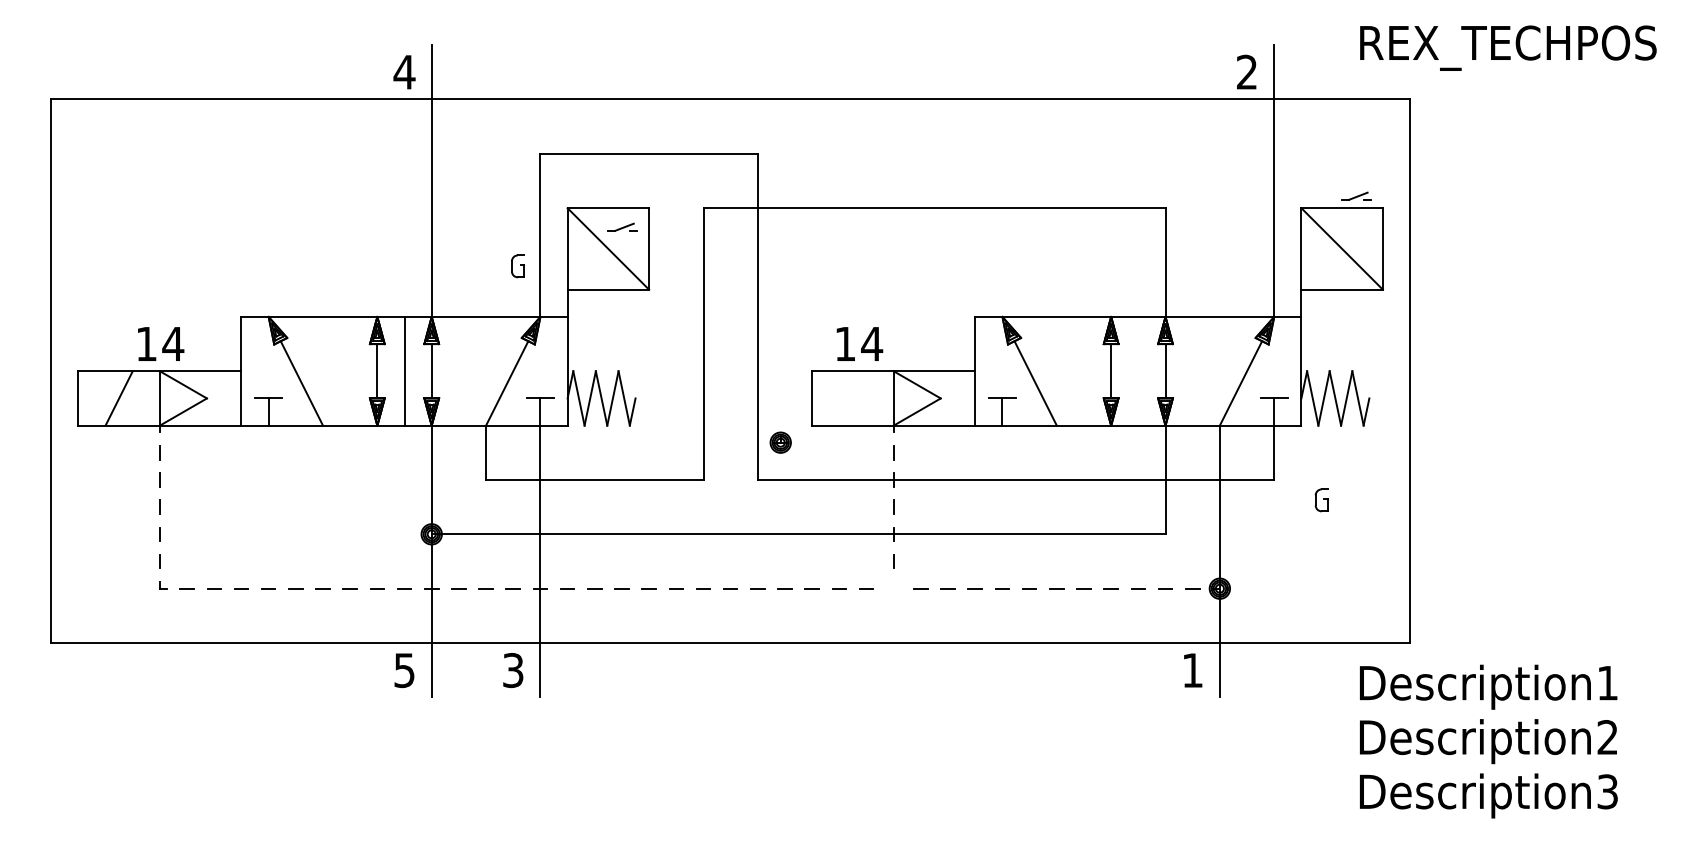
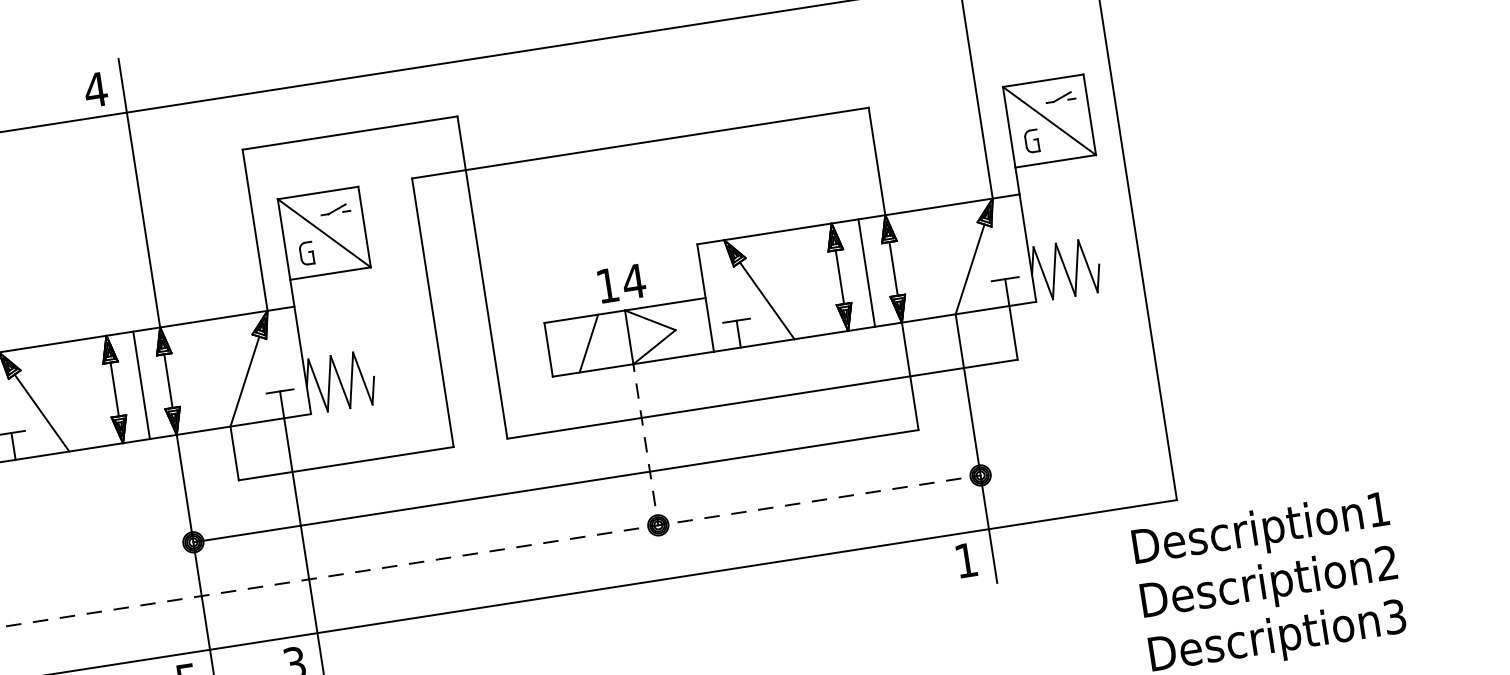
part: (1356, 195) -> (1060, 96), moved
part: (517, 266) -> (306, 253), moved
text: (859, 343) -> (621, 282), moved
line: (1138, 370) -> (866, 272), added
line: (852, 398) -> (588, 343), added
part: (780, 442) -> (658, 525), moved
part: (1321, 500) -> (1031, 141), moved

